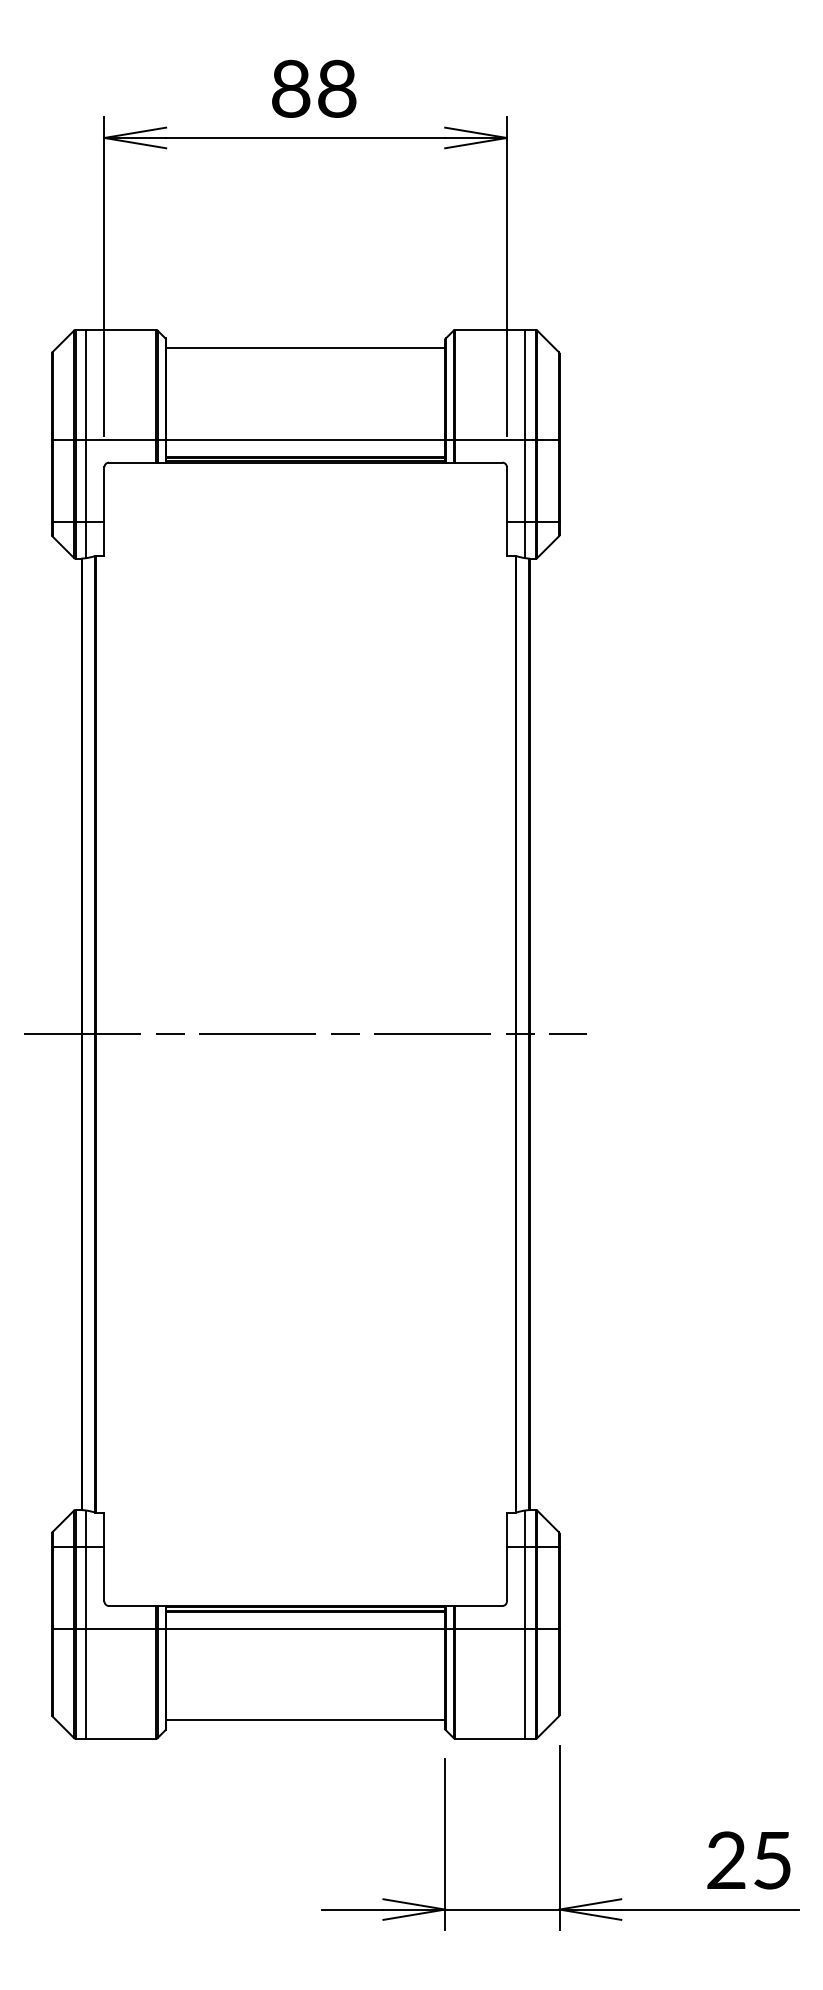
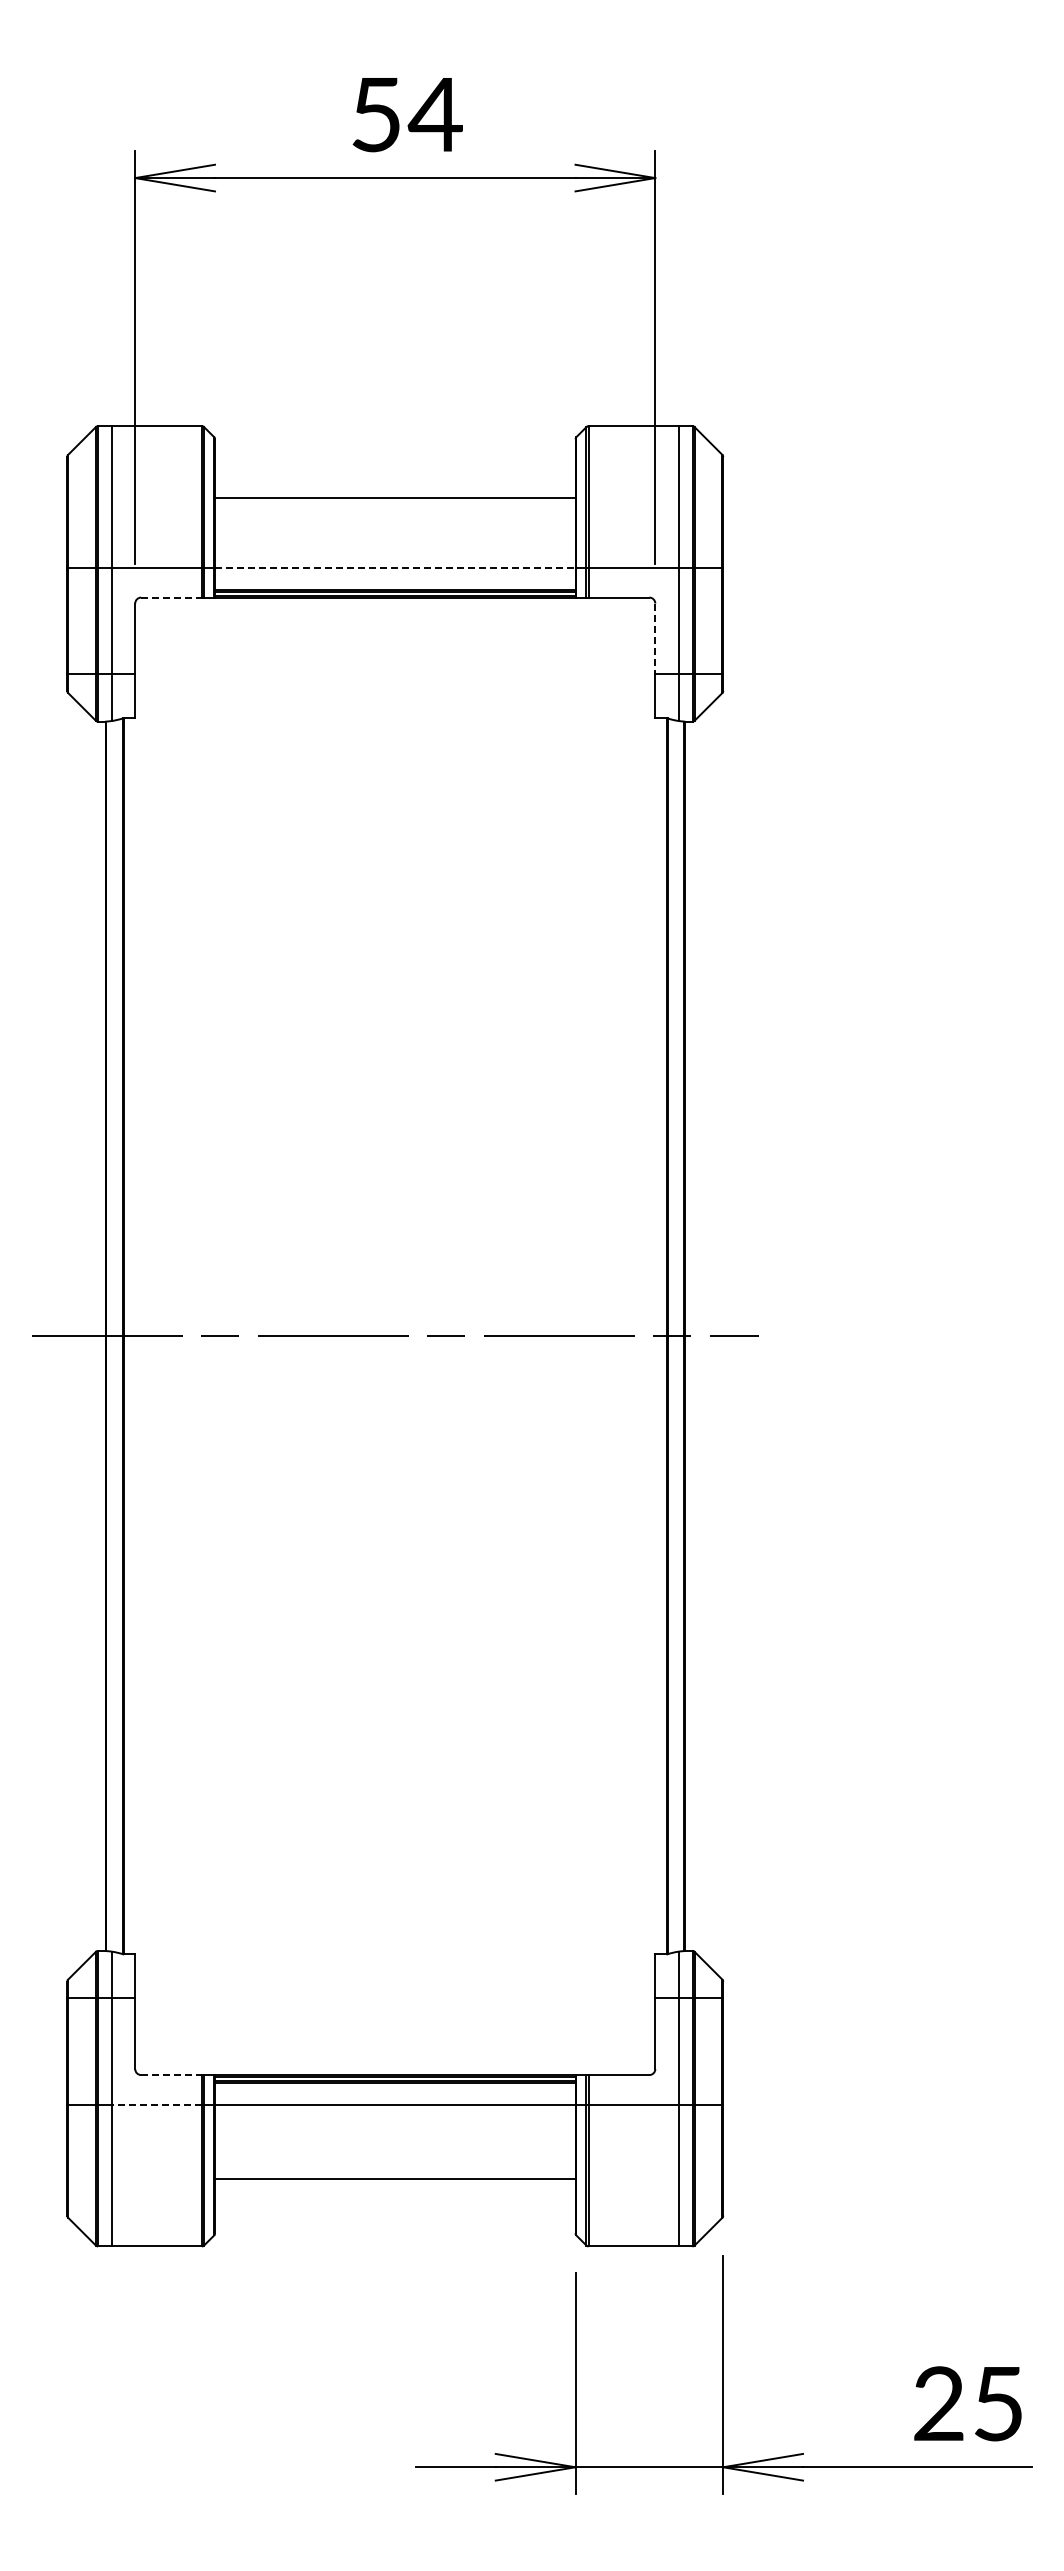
text: (314, 88) -> (406, 114), 88 -> 54
line: (305, 348) -> (395, 497), moved
line: (305, 440) -> (395, 568), solid -> dashed
line: (133, 462) -> (172, 597), solid -> dashed
line: (507, 495) -> (655, 639), solid -> dashed
line: (133, 1606) -> (172, 2075), solid -> dashed
line: (120, 1628) -> (156, 2104), solid -> dashed
line: (305, 1720) -> (395, 2178), moved

